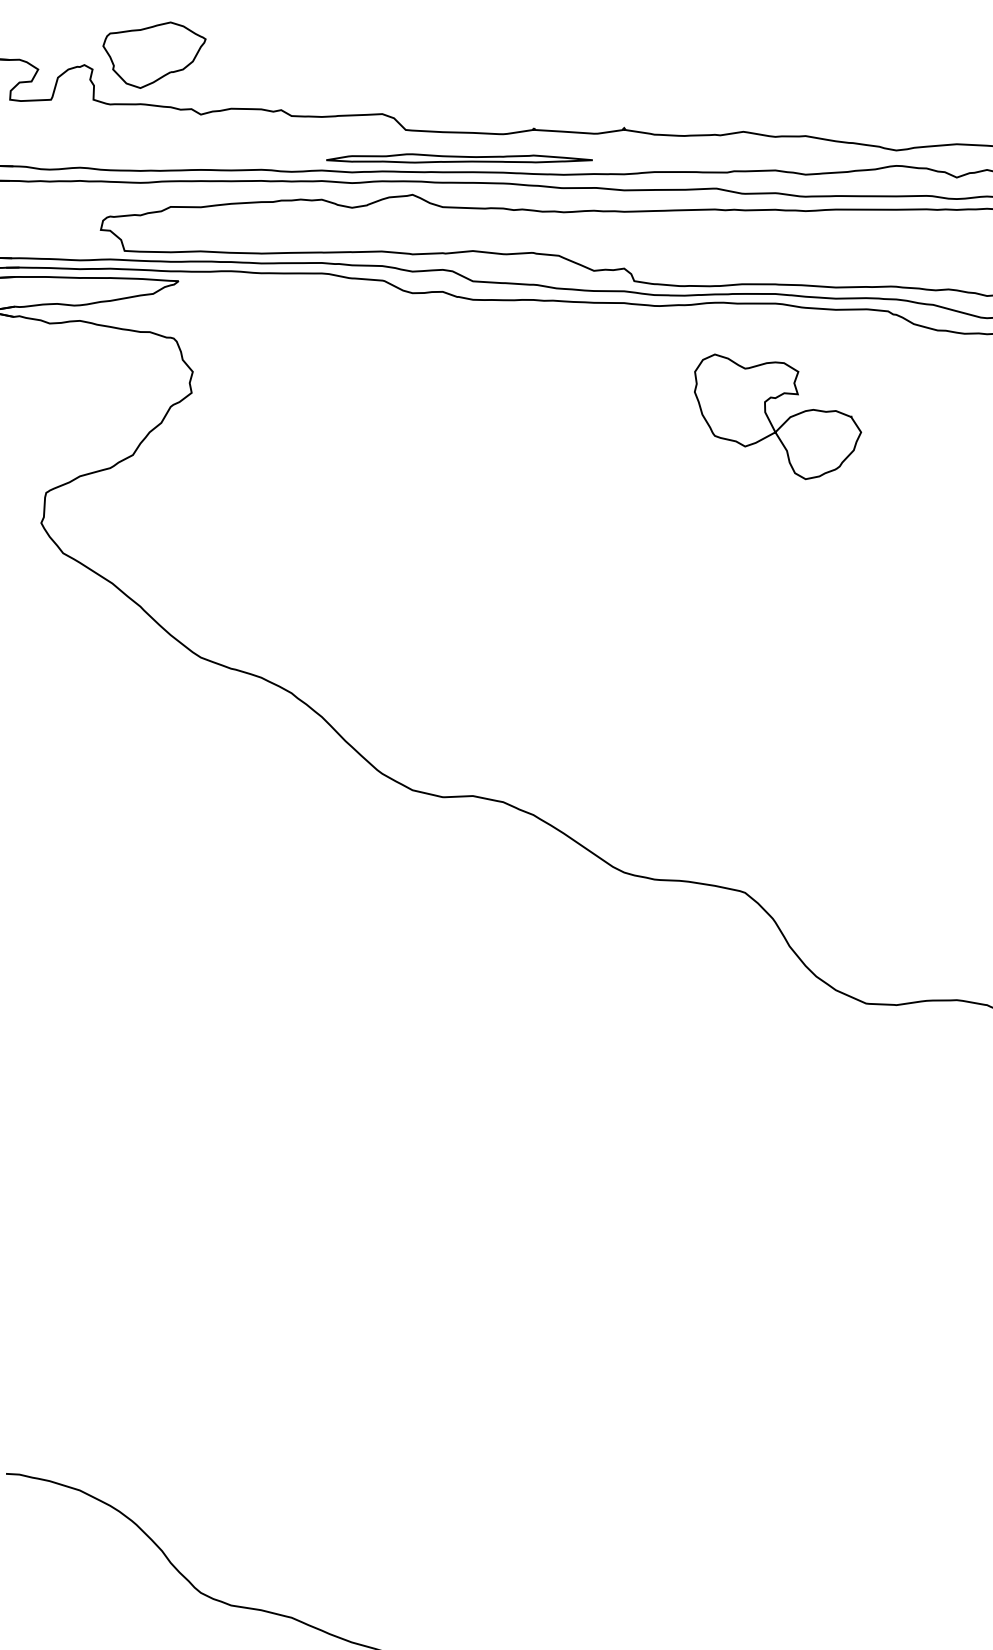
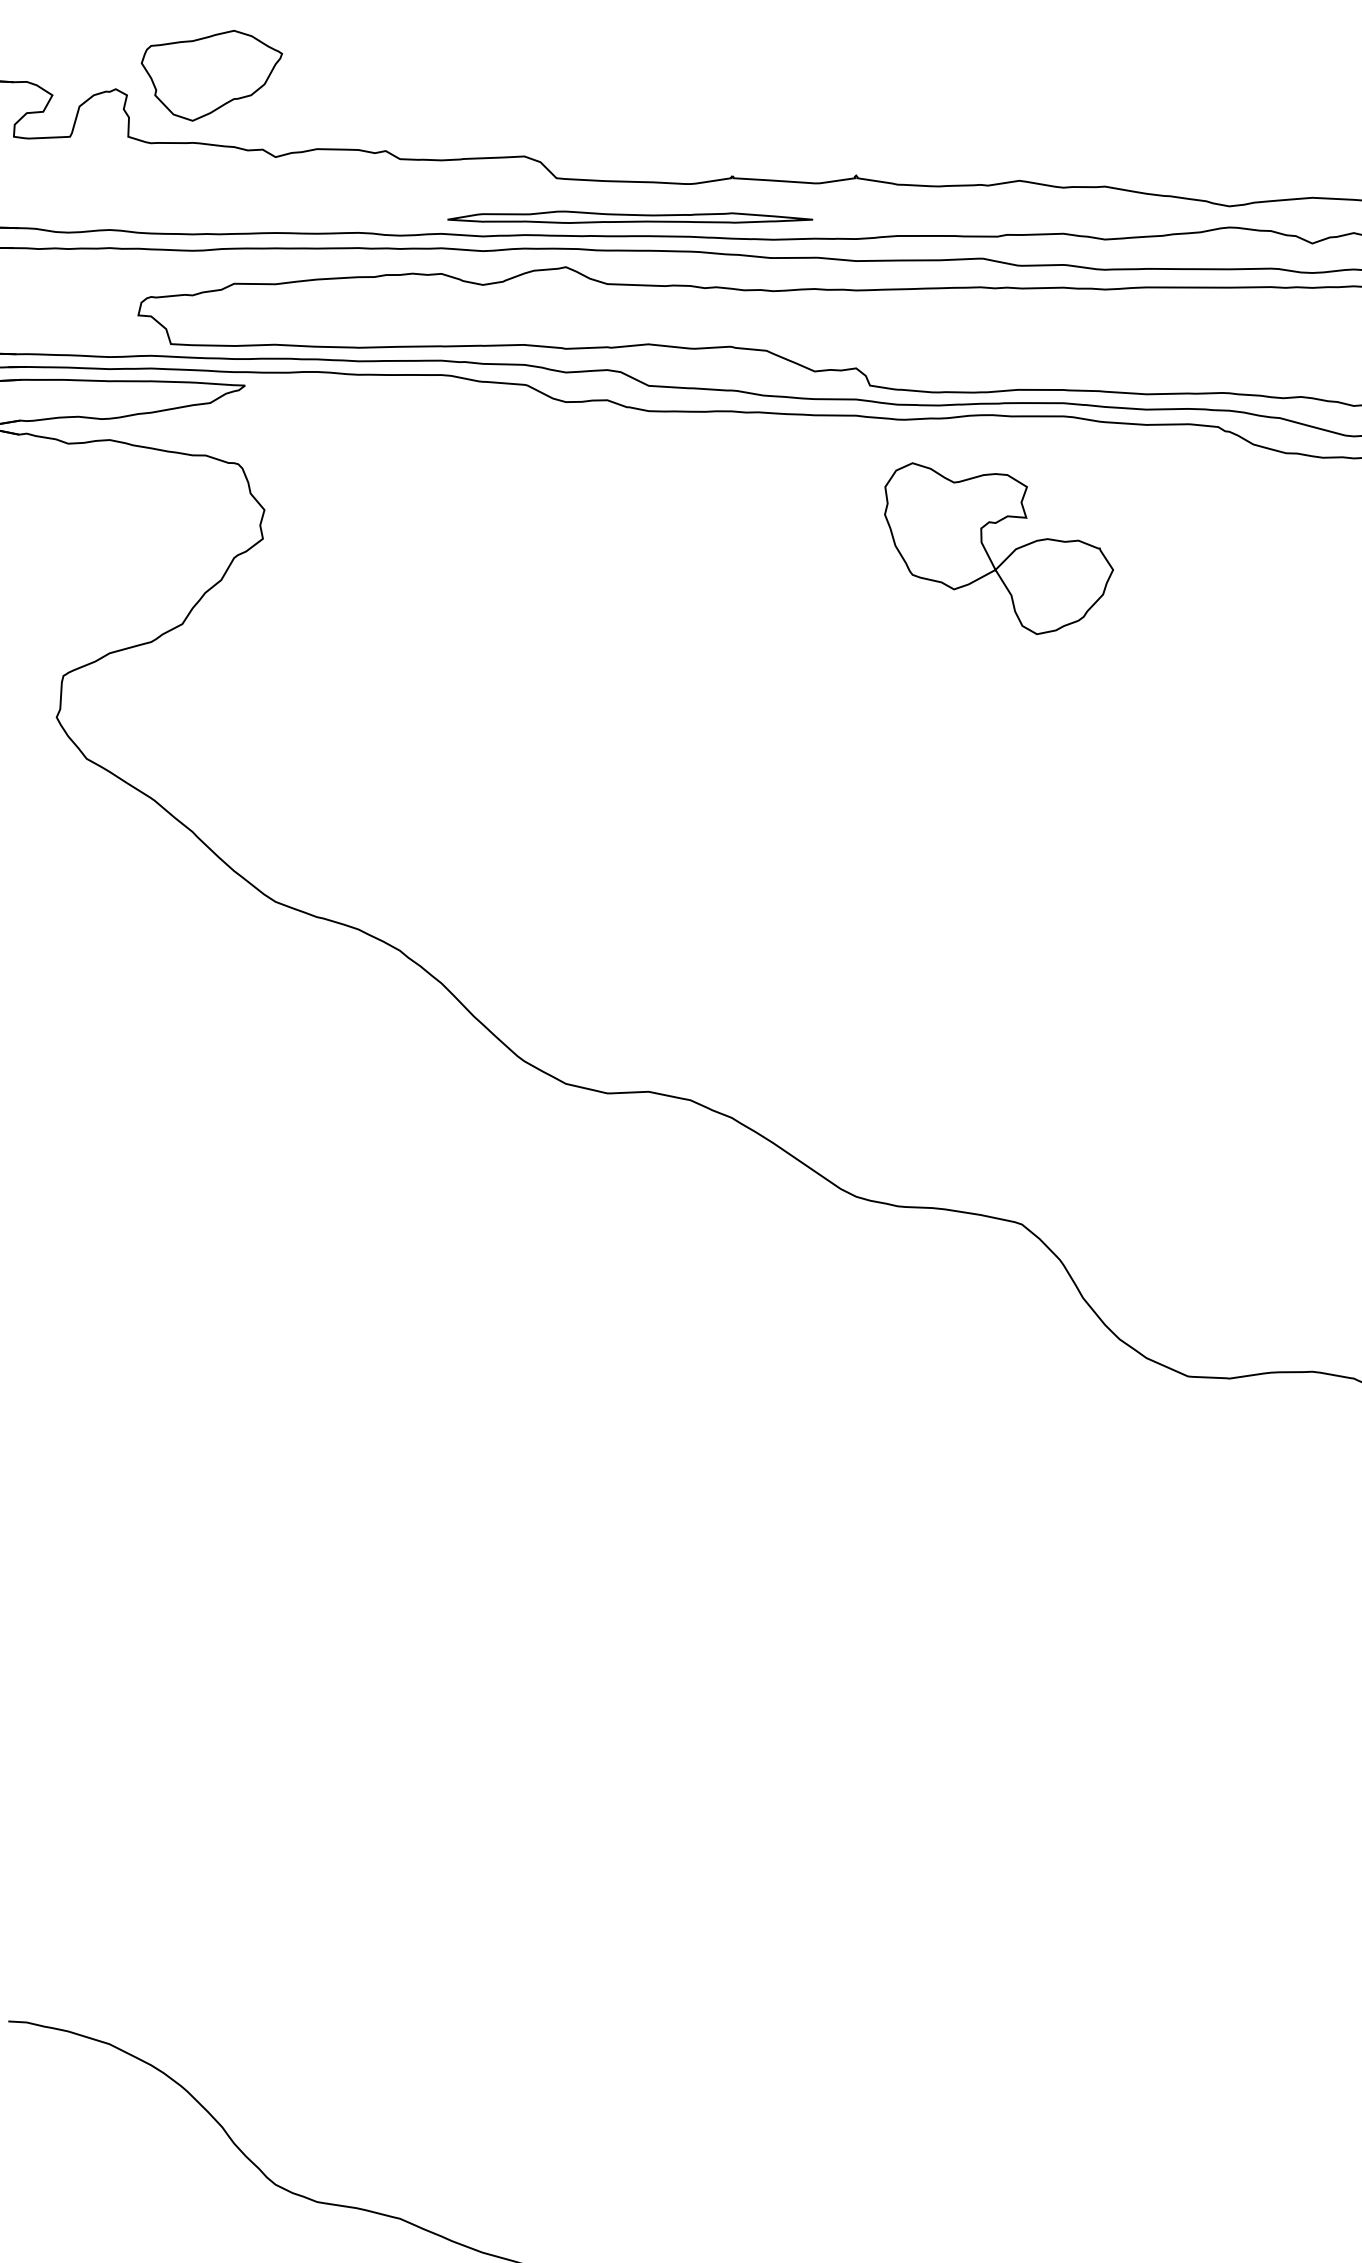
part: (770, 420) -> (988, 553), moved

